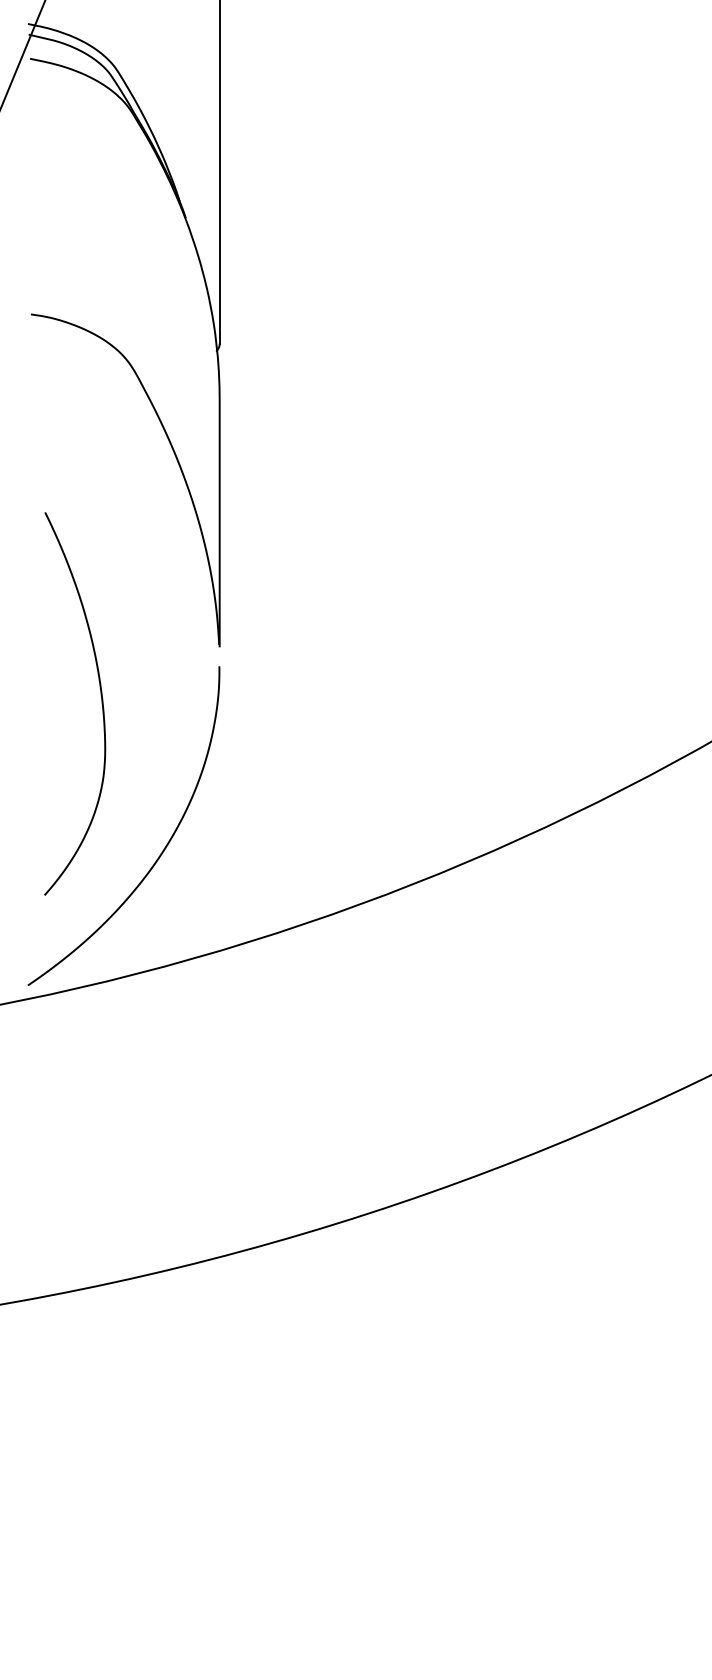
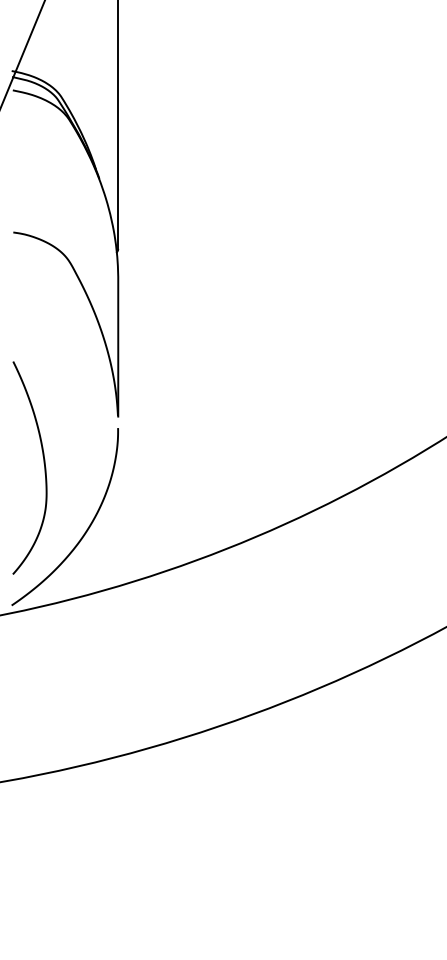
curve: (99, 695) -> (43, 463), moved

